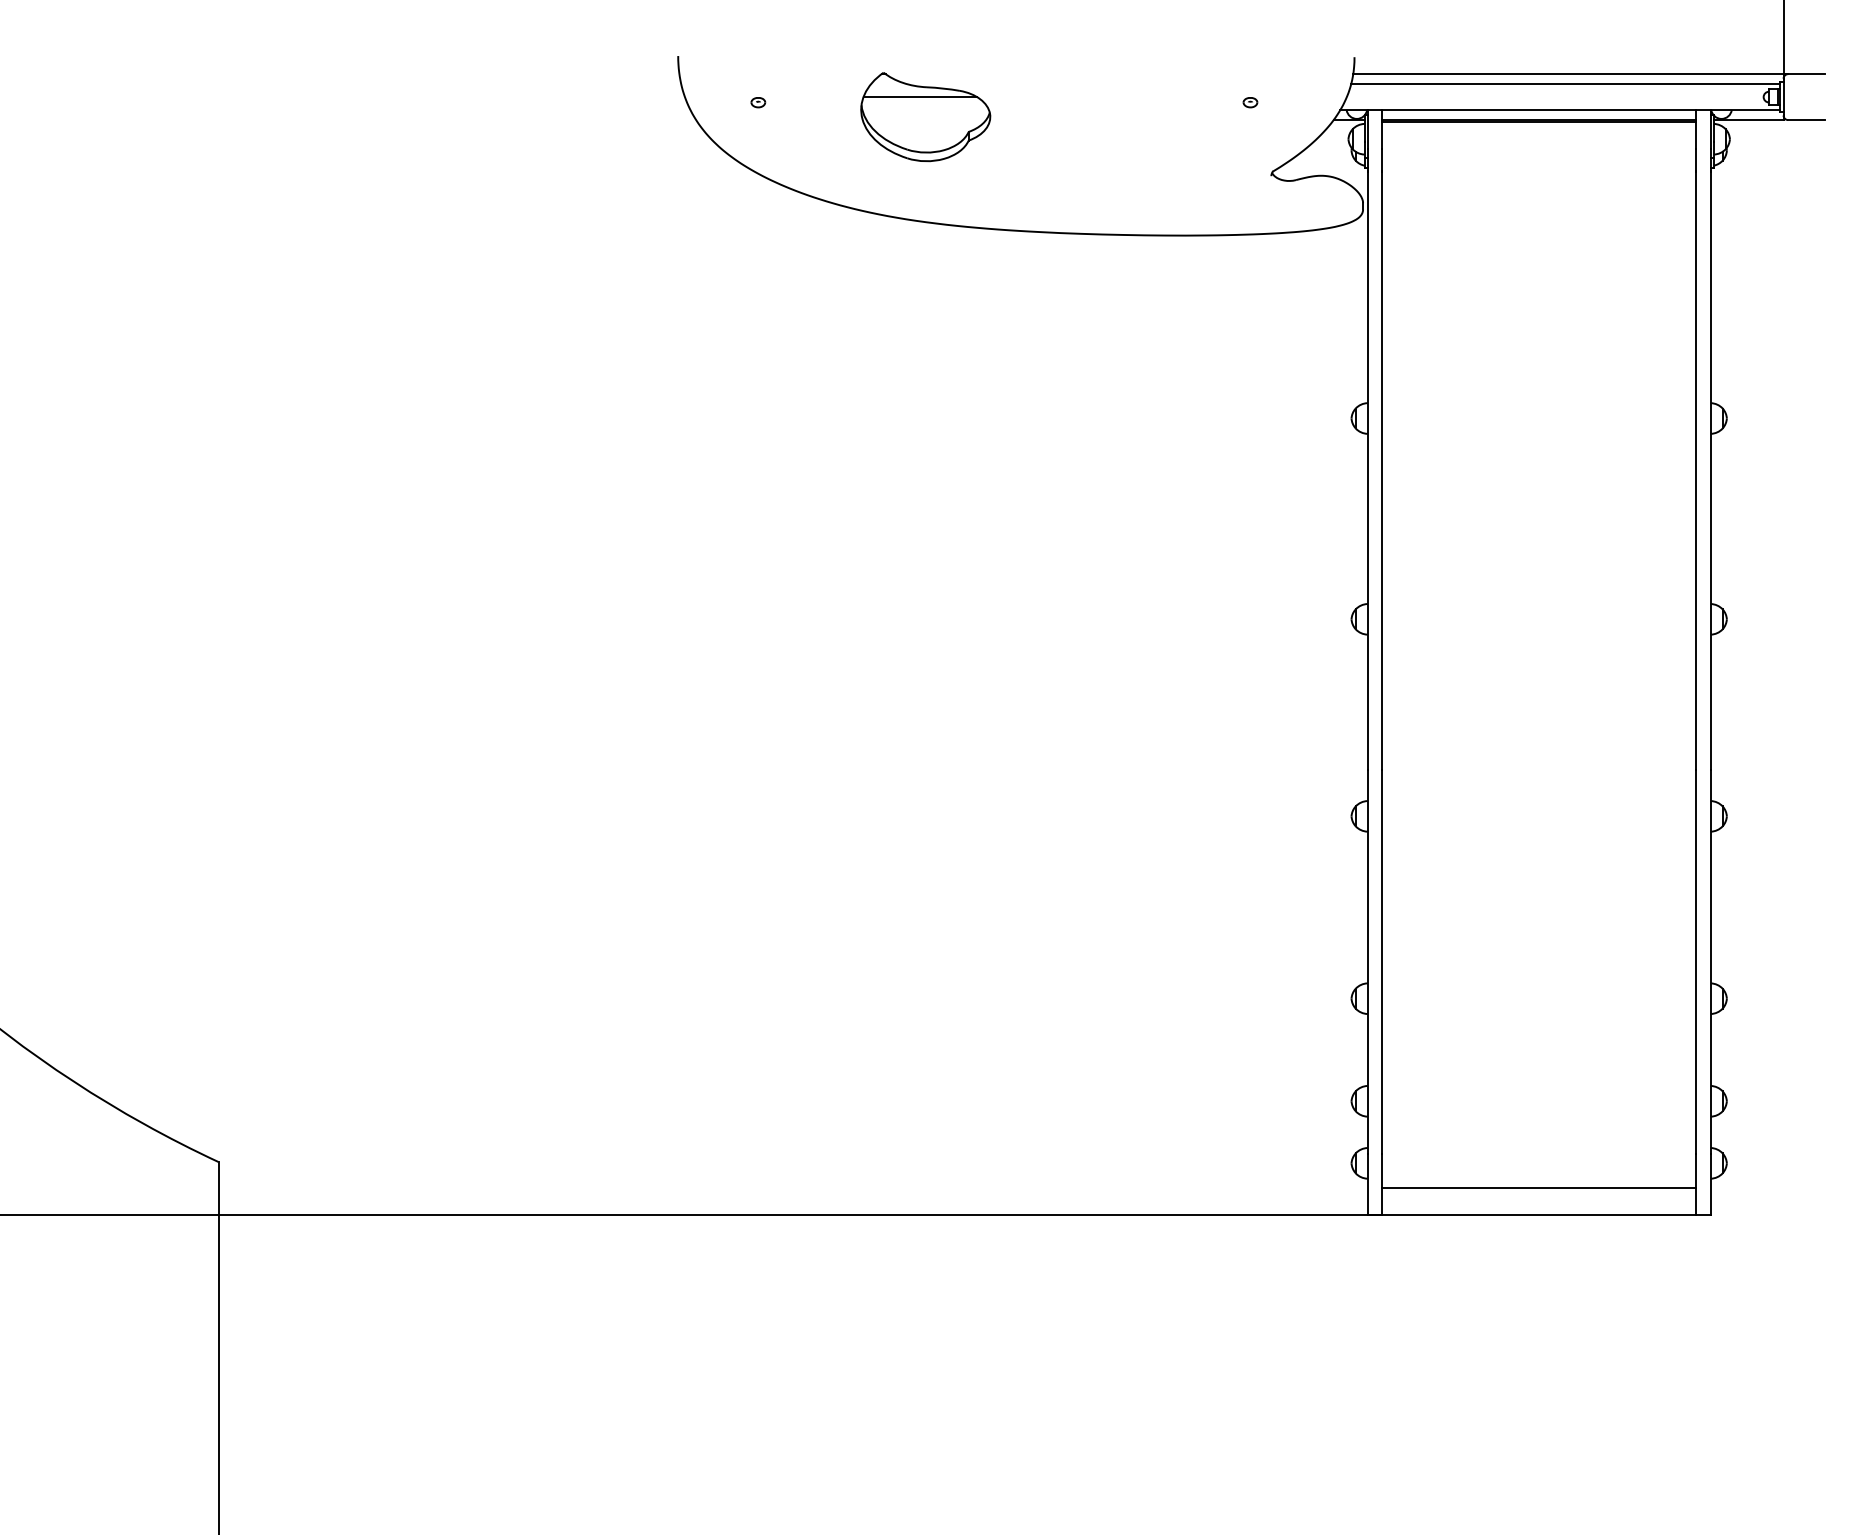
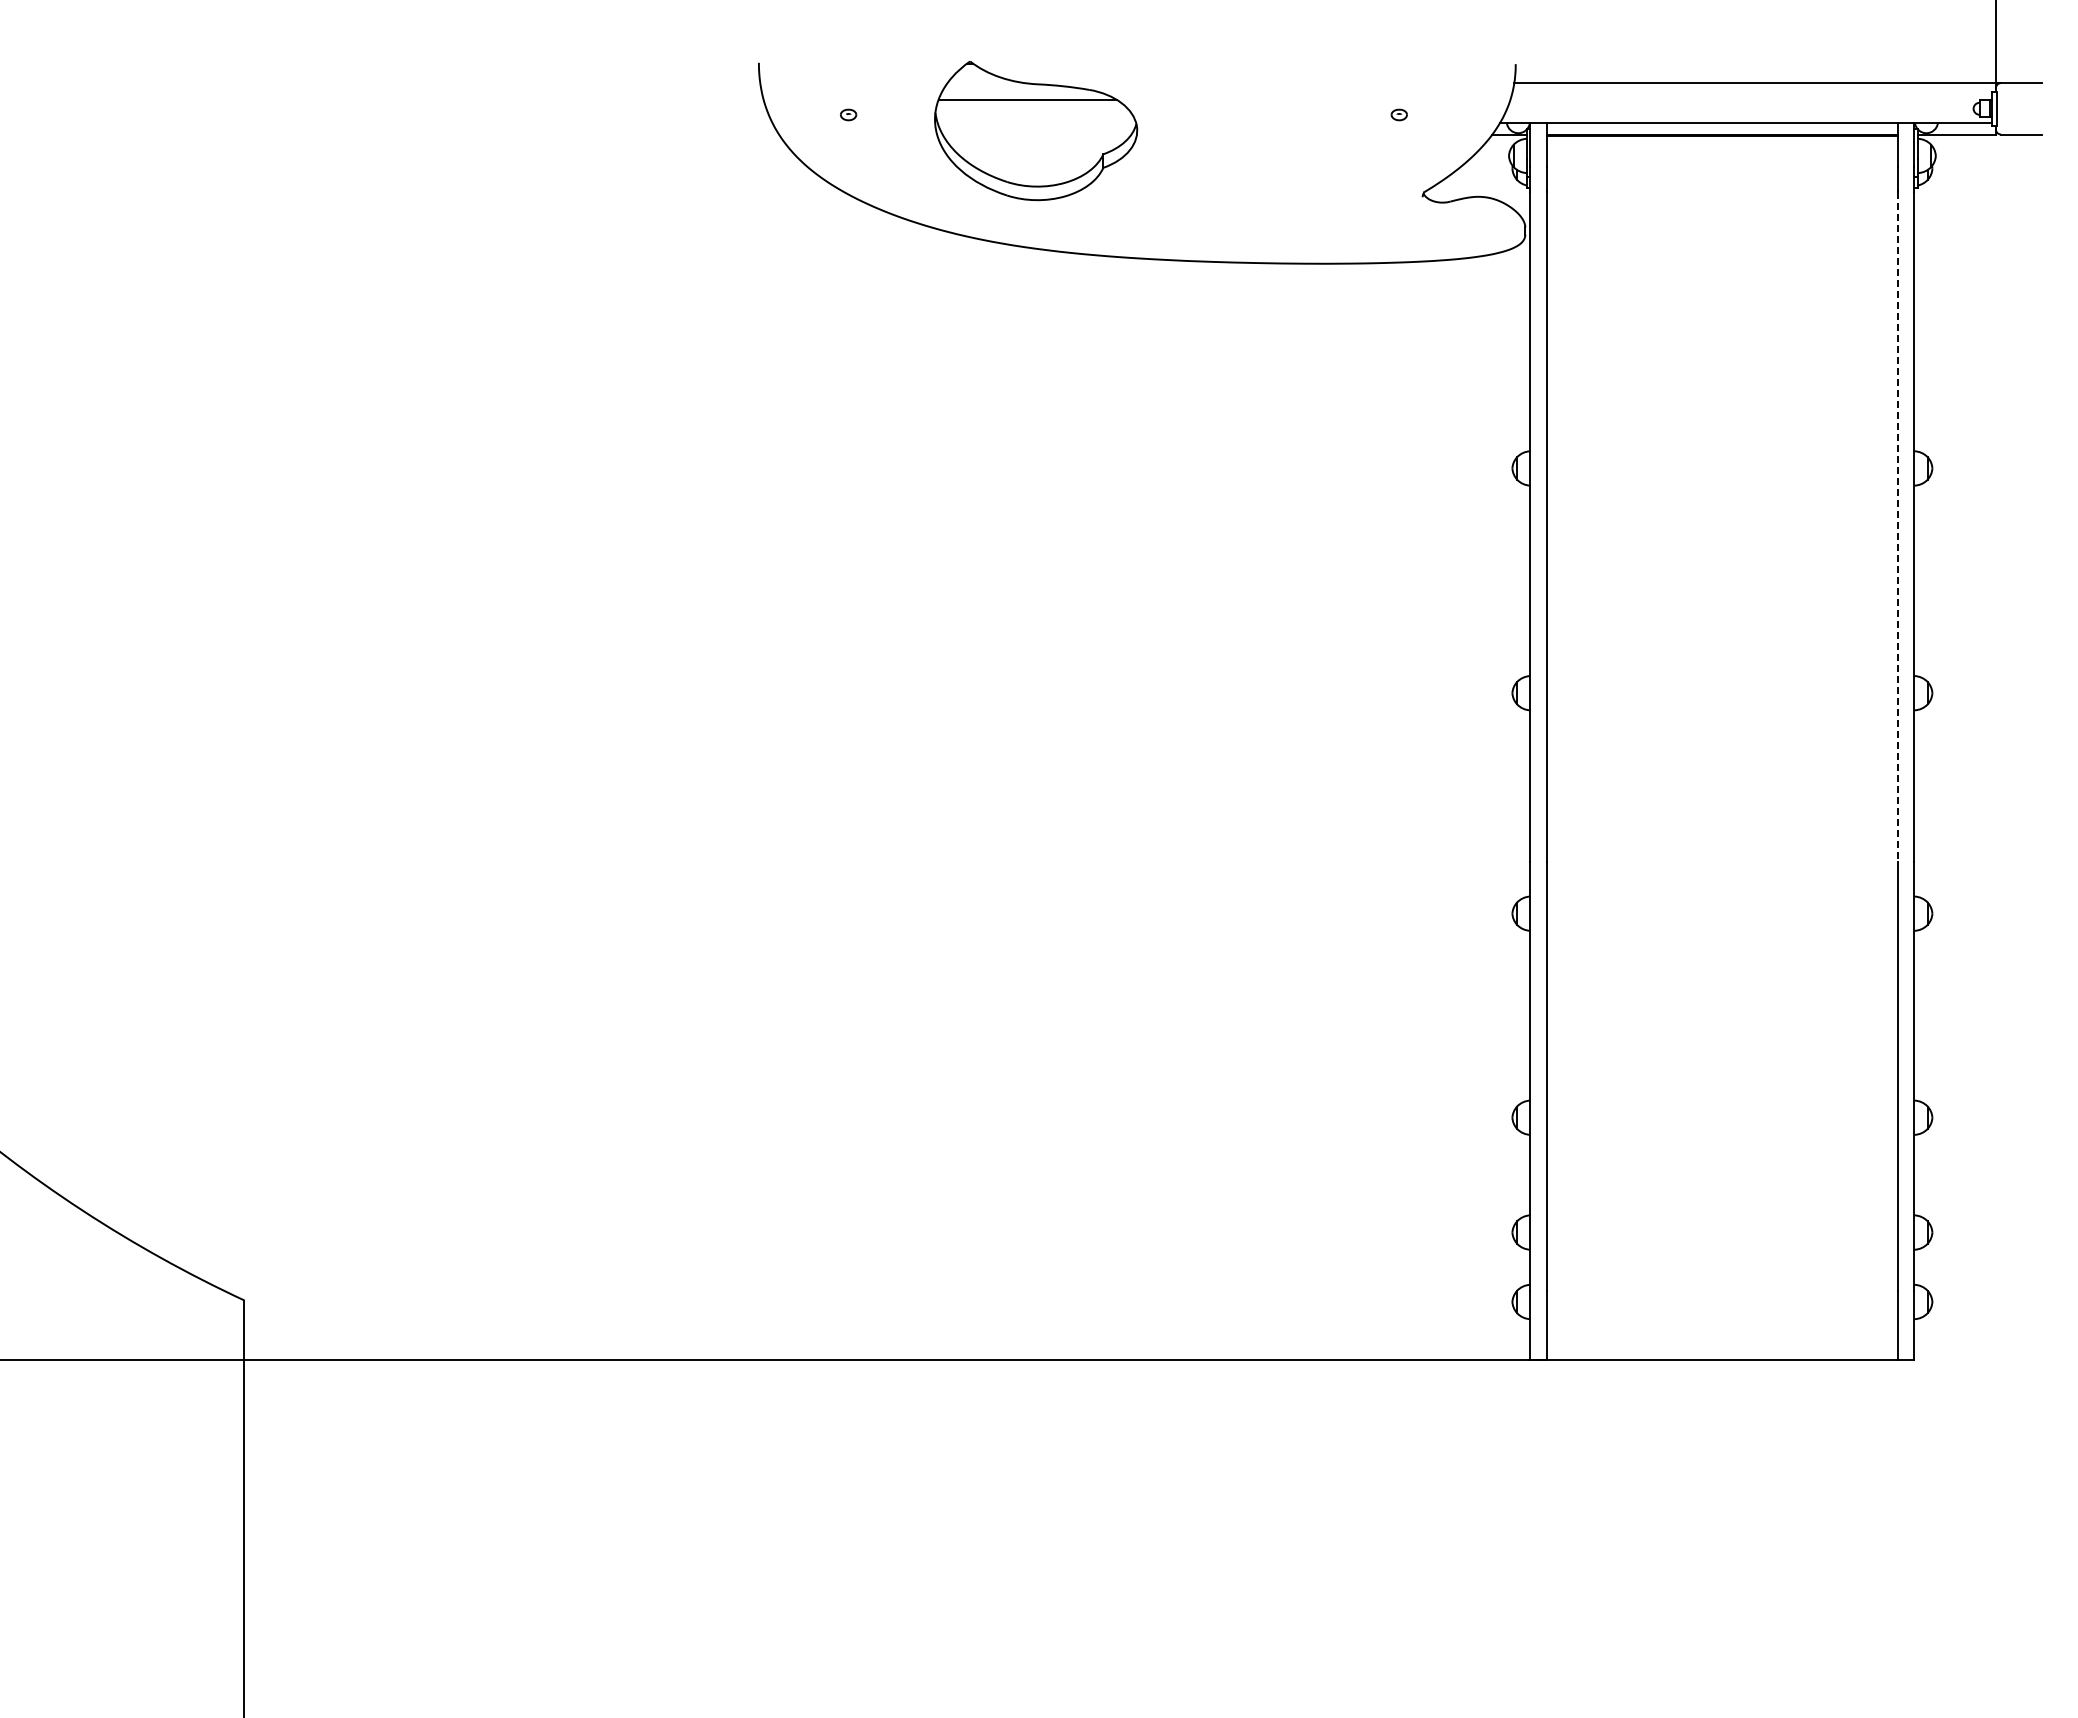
line: (1565, 84) -> (1751, 94), removed
part: (925, 117) -> (1035, 131), size x1.4
line: (1696, 470) -> (1898, 526), solid -> dashed
line: (1539, 1187) -> (1722, 1329), removed

